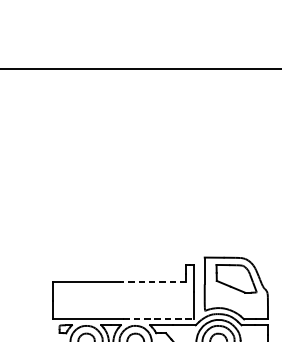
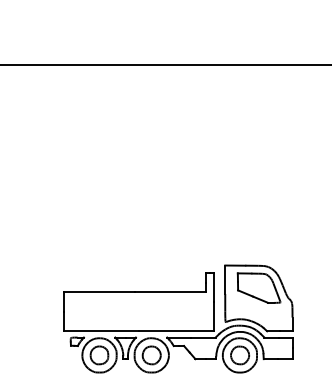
line: (152, 281) -> (169, 291), dashed -> solid
line: (158, 319) -> (176, 331), dashed -> solid

